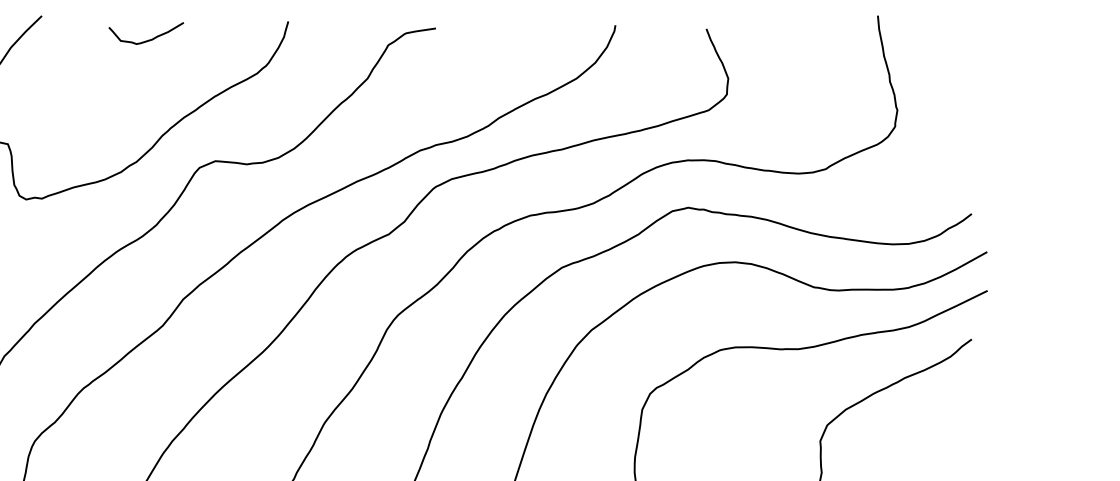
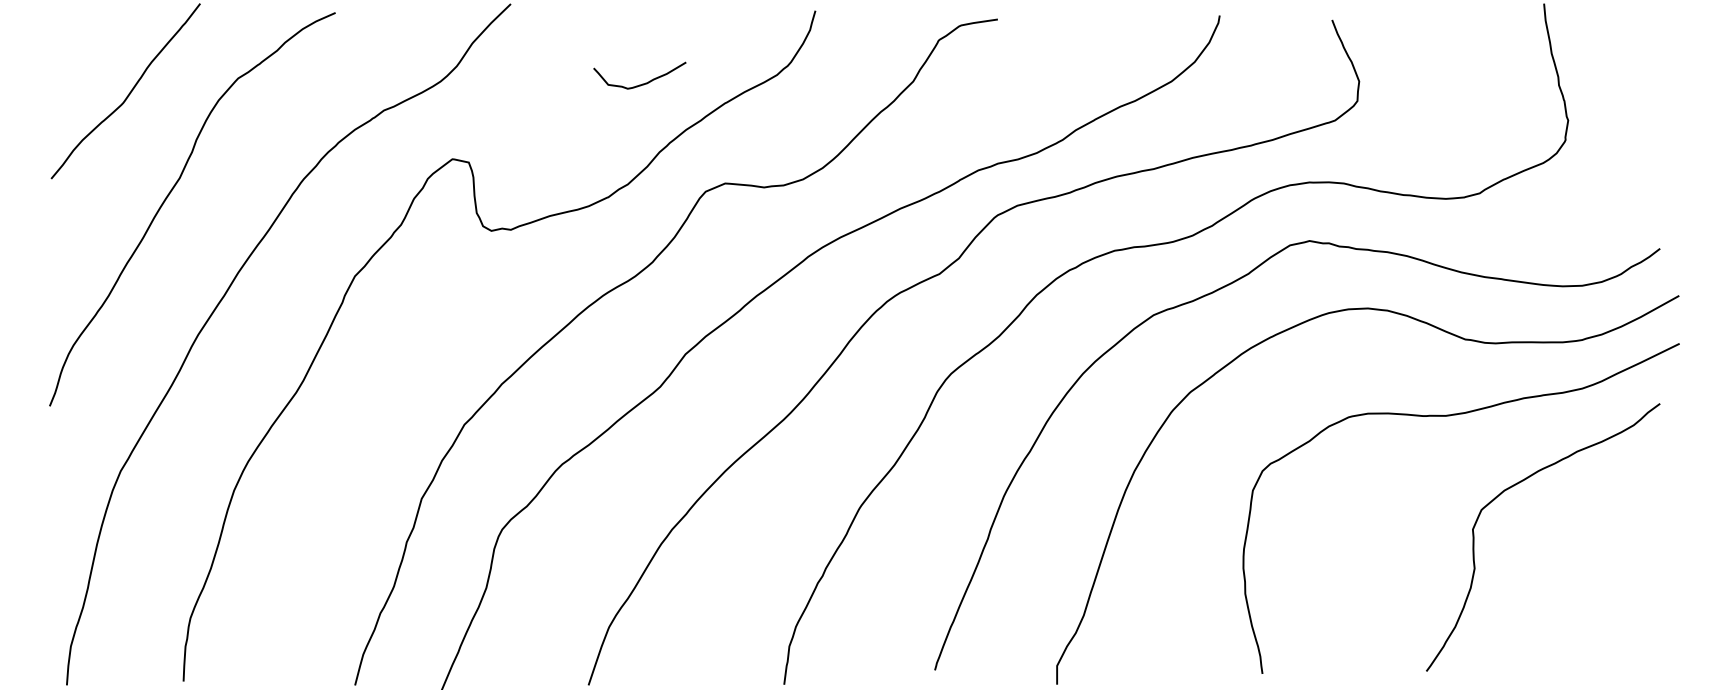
curve: (148, 39) -> (642, 83), moved

